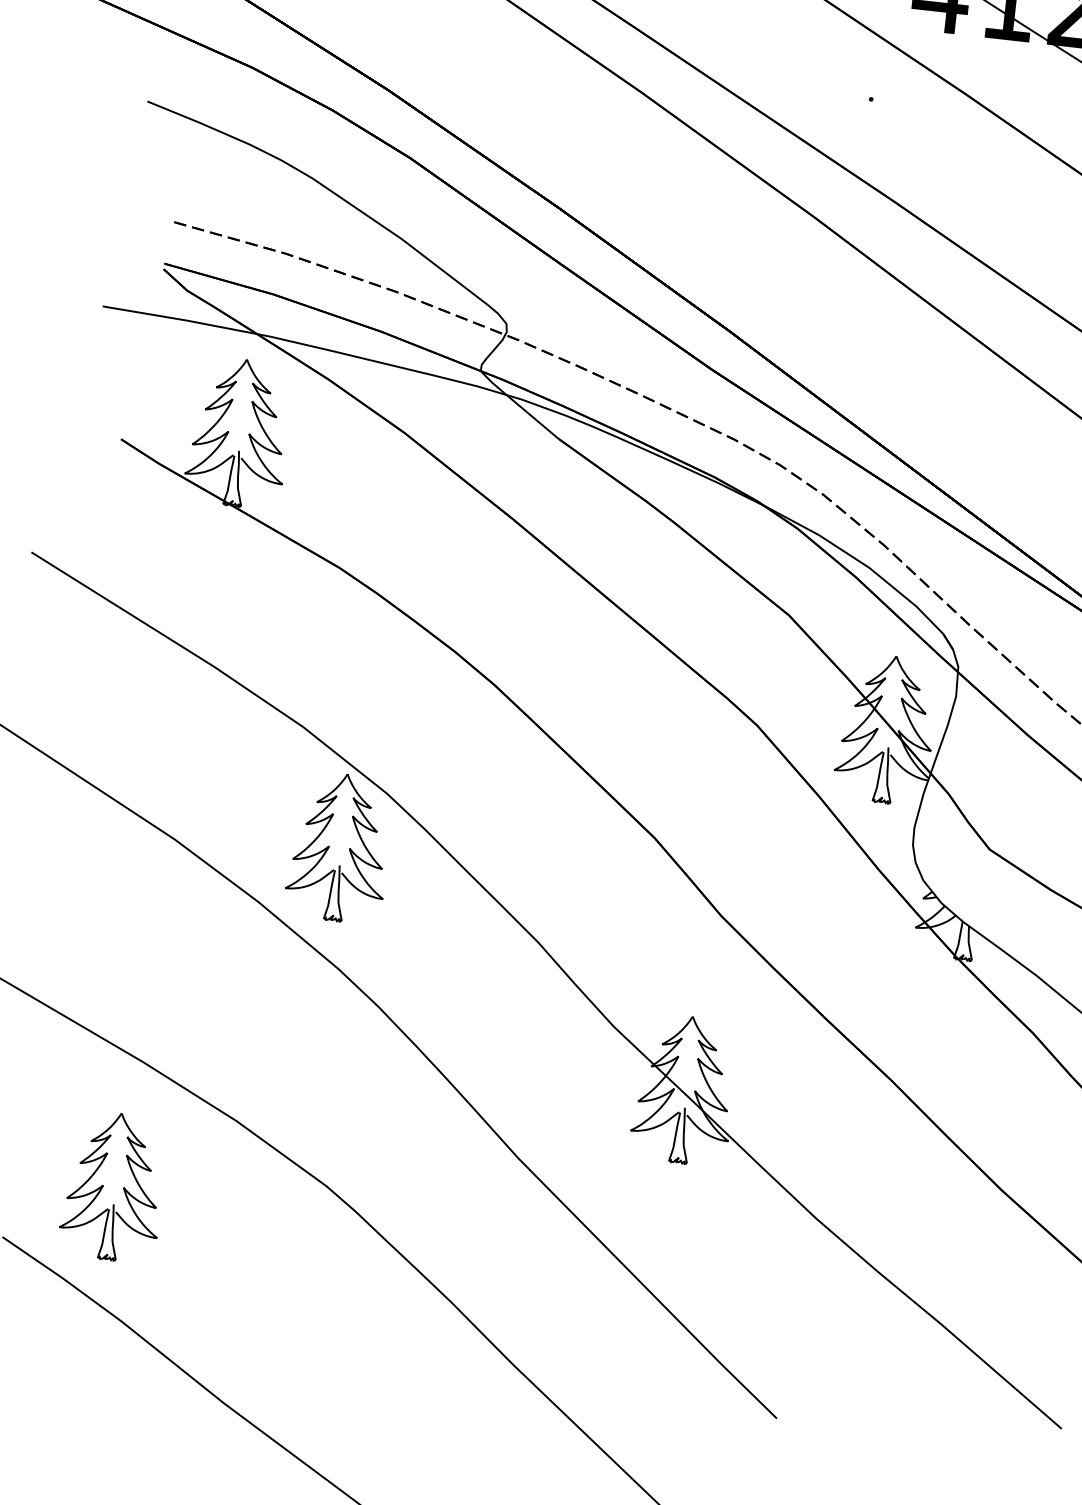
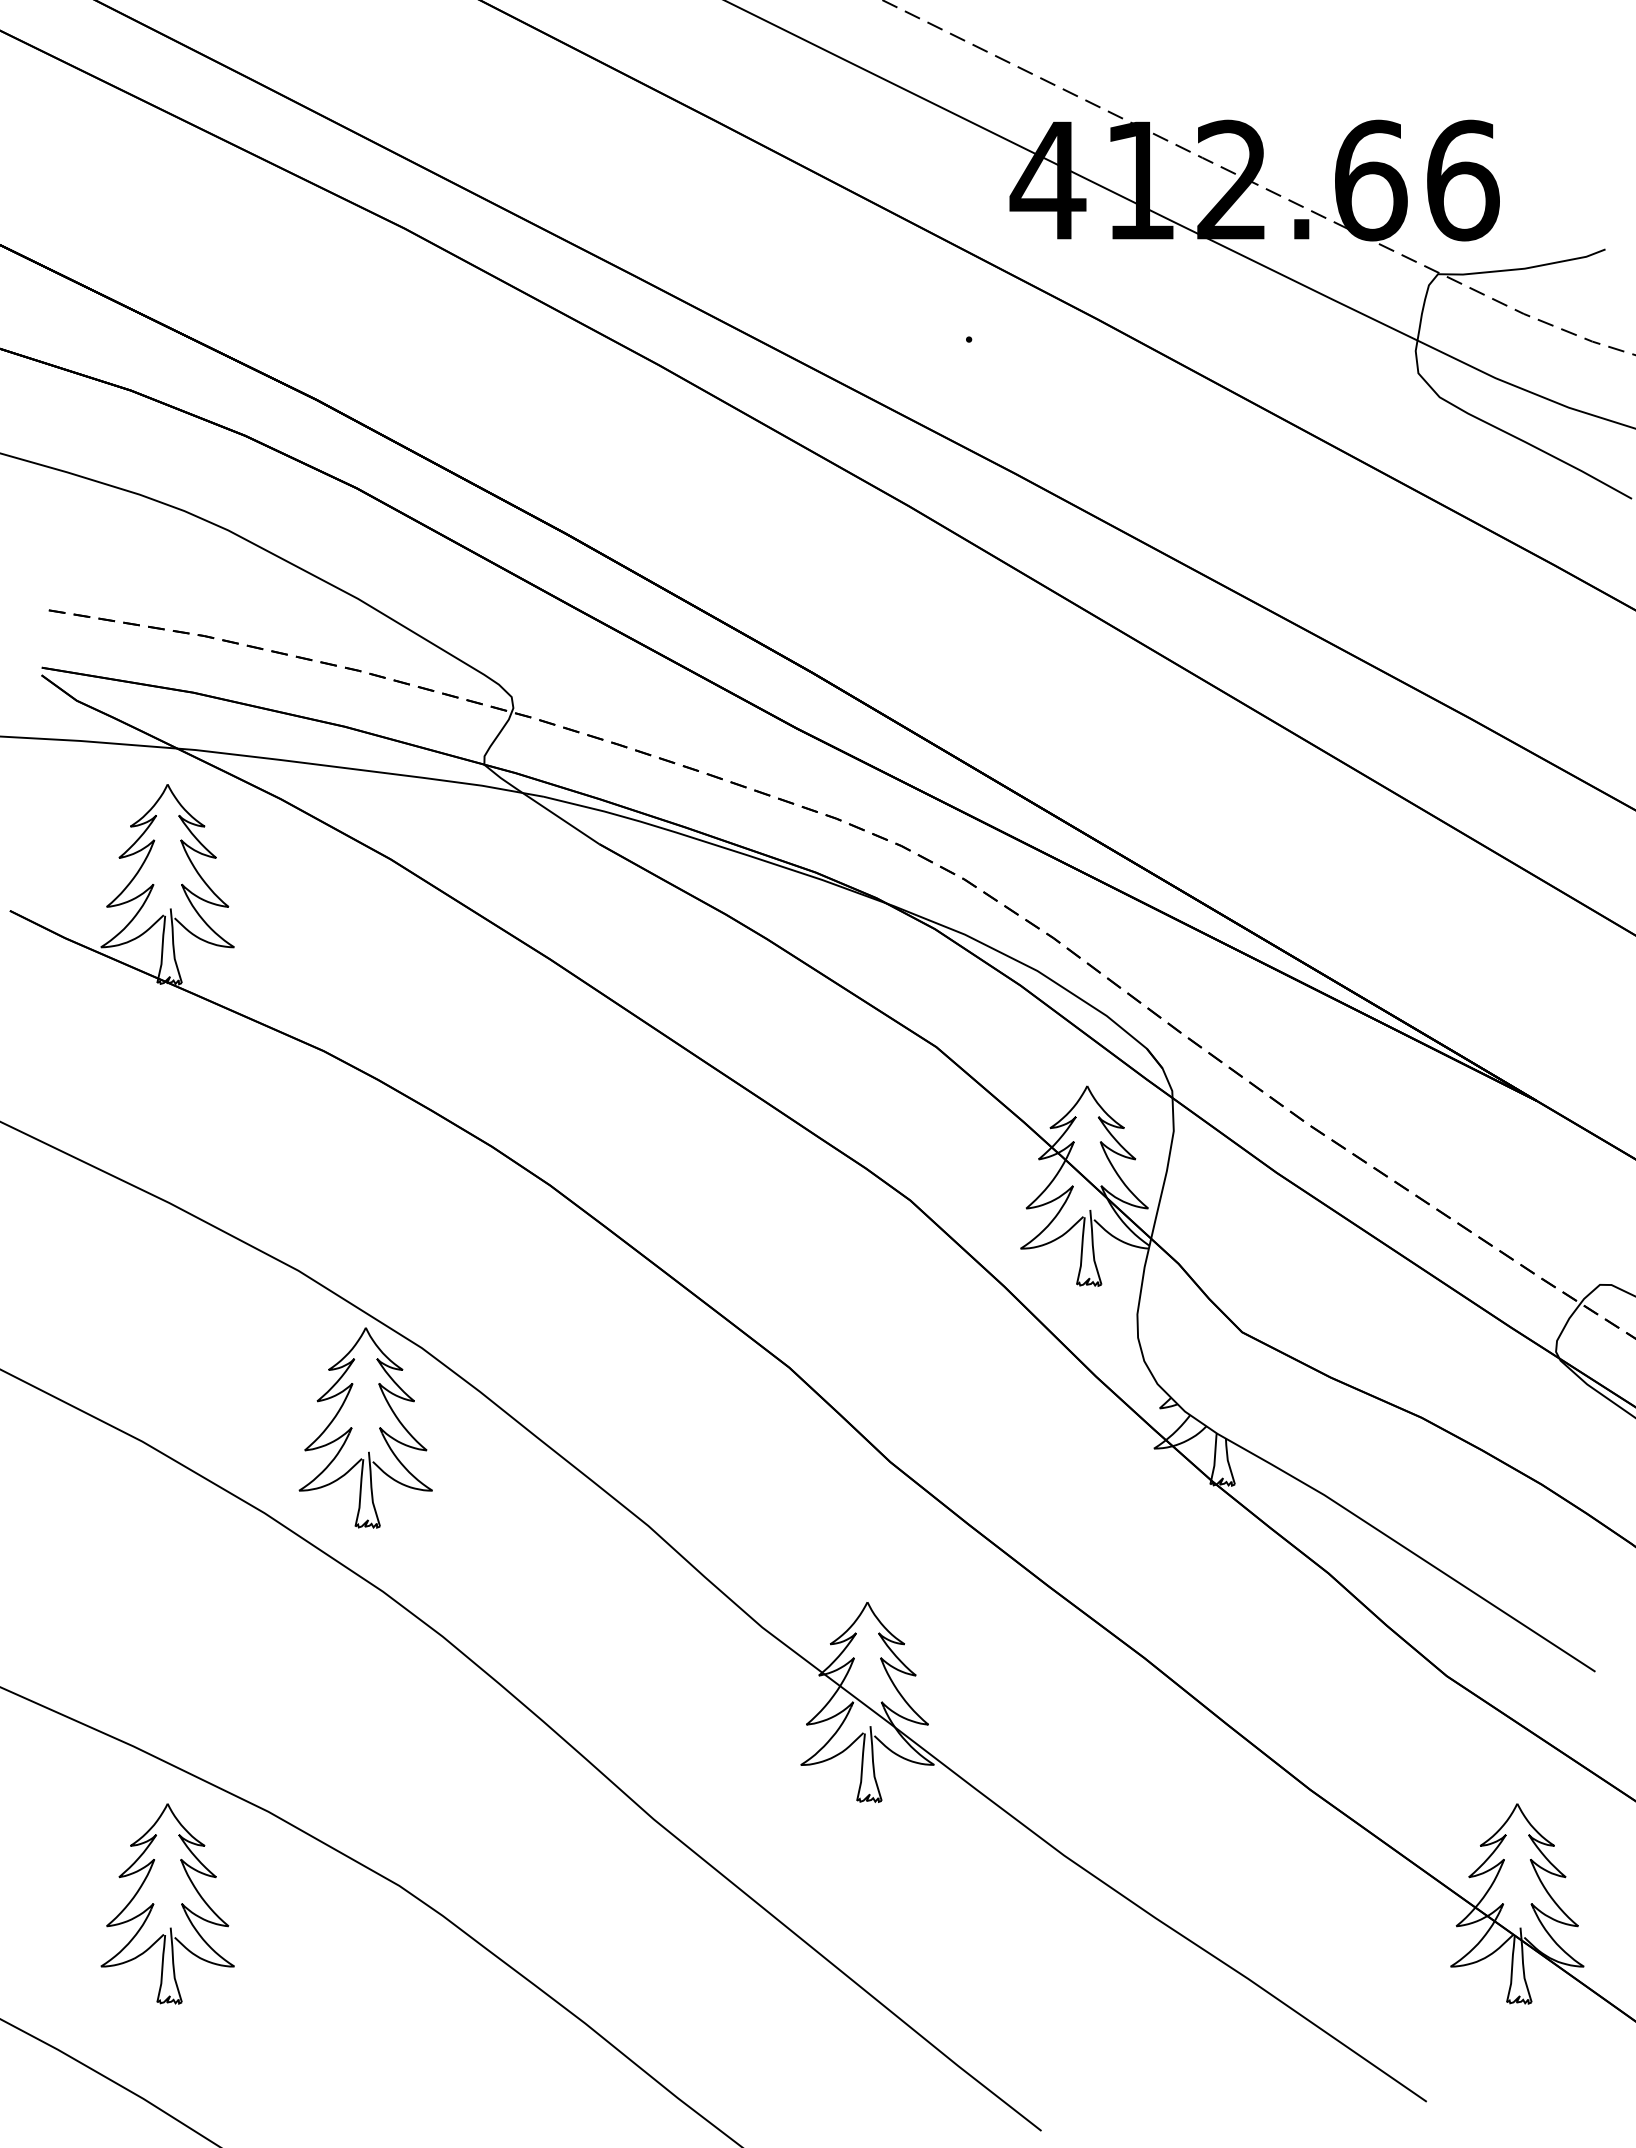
part: (103, 1186) -> (154, 1904), moved

